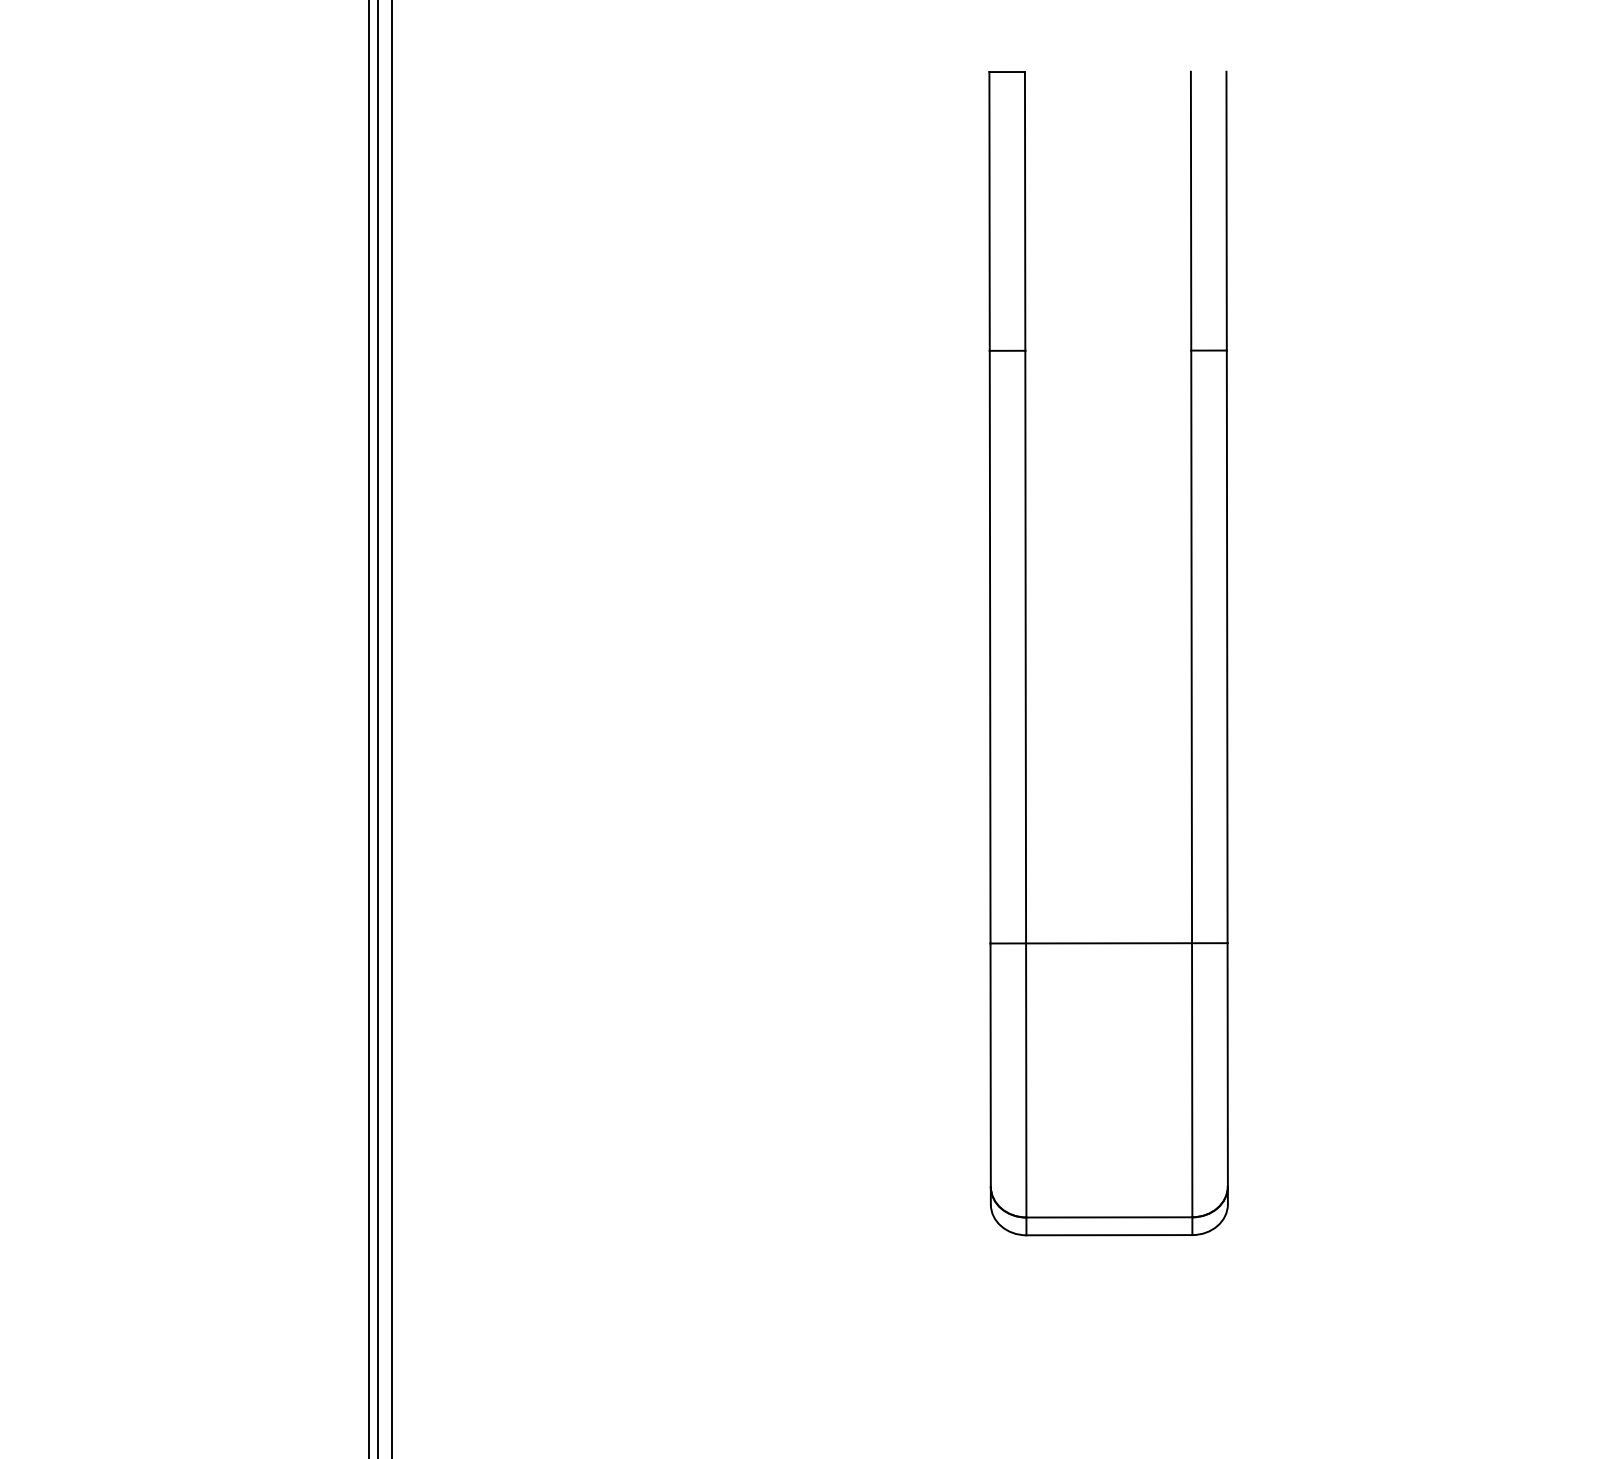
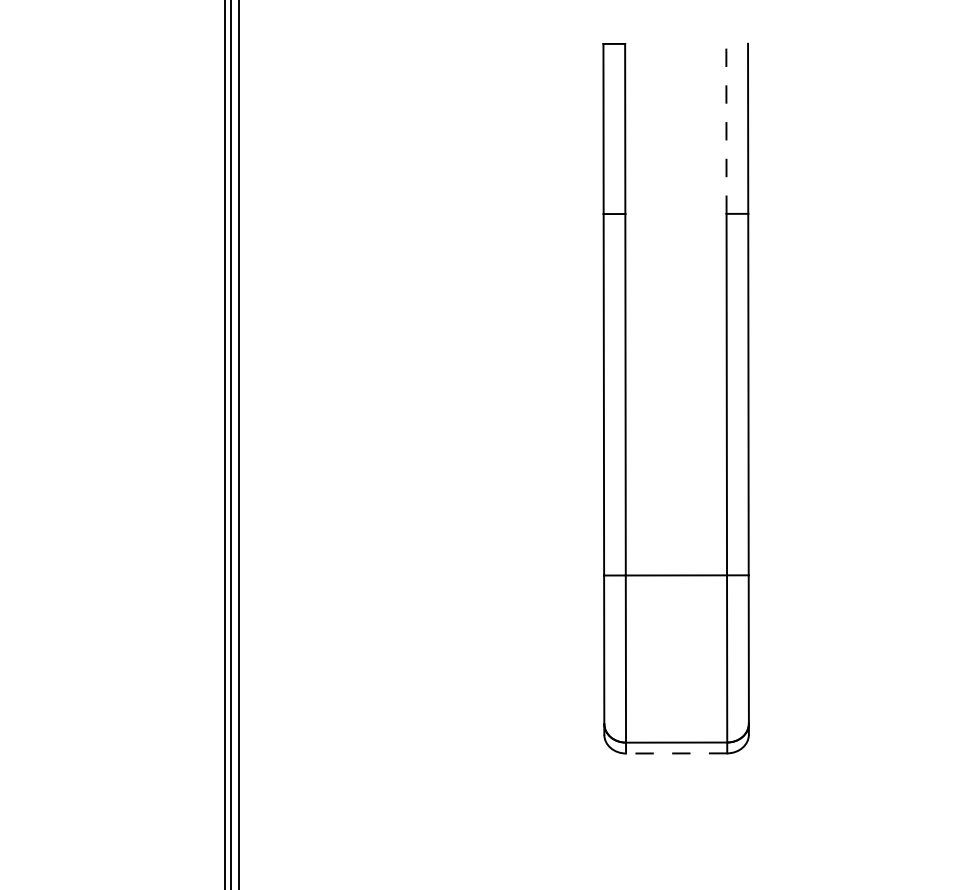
line: (1191, 210) -> (726, 128), solid -> dashed
line: (1109, 1235) -> (676, 753), solid -> dashed

